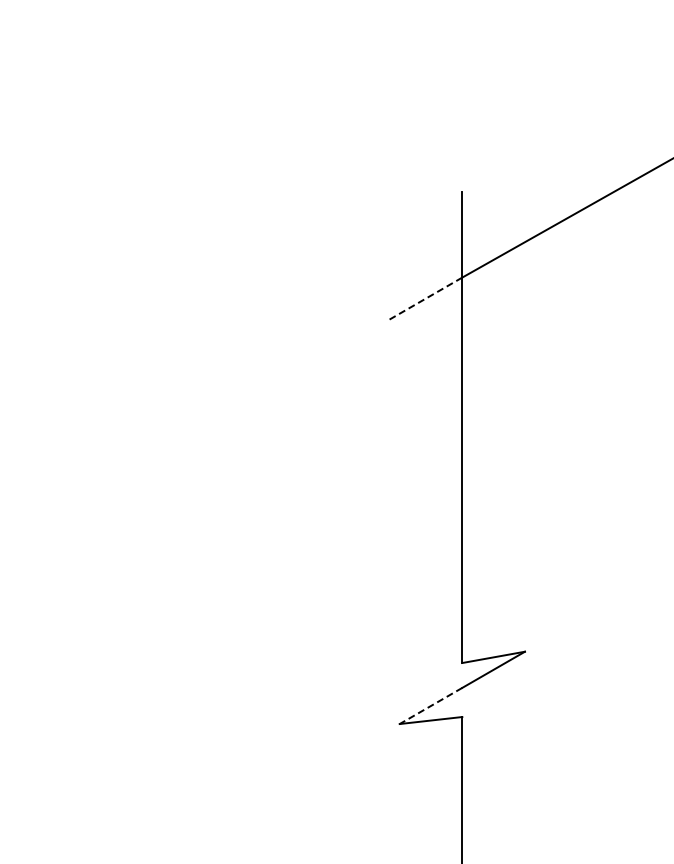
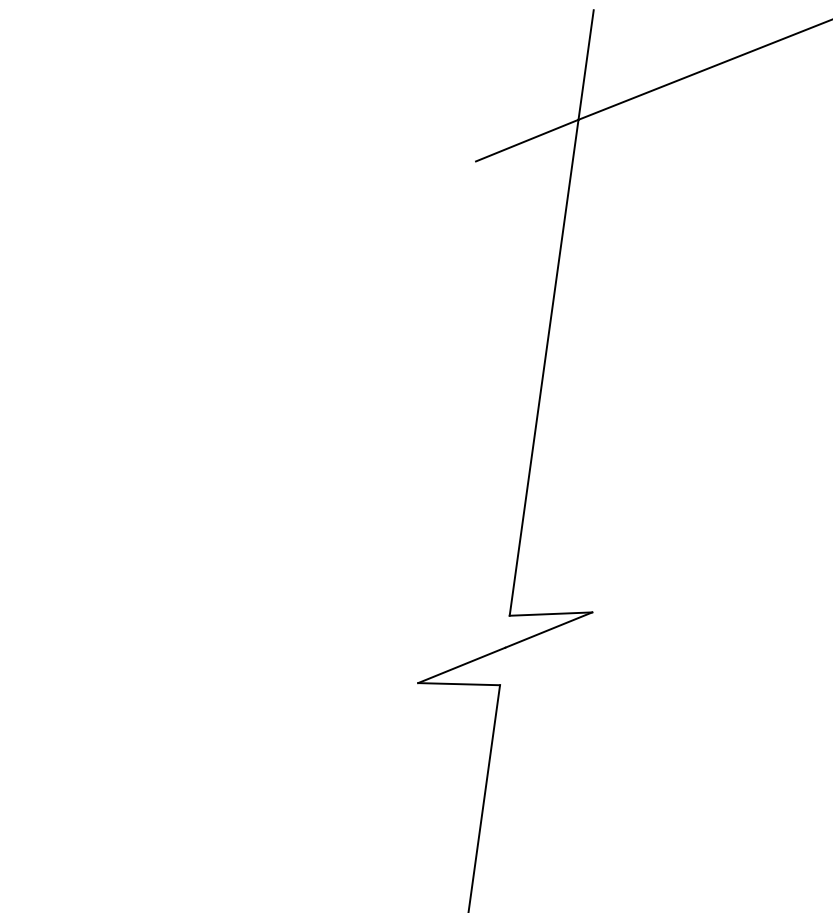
line: (425, 298) -> (527, 140), dashed -> solid
line: (430, 706) -> (460, 666), dashed -> solid

